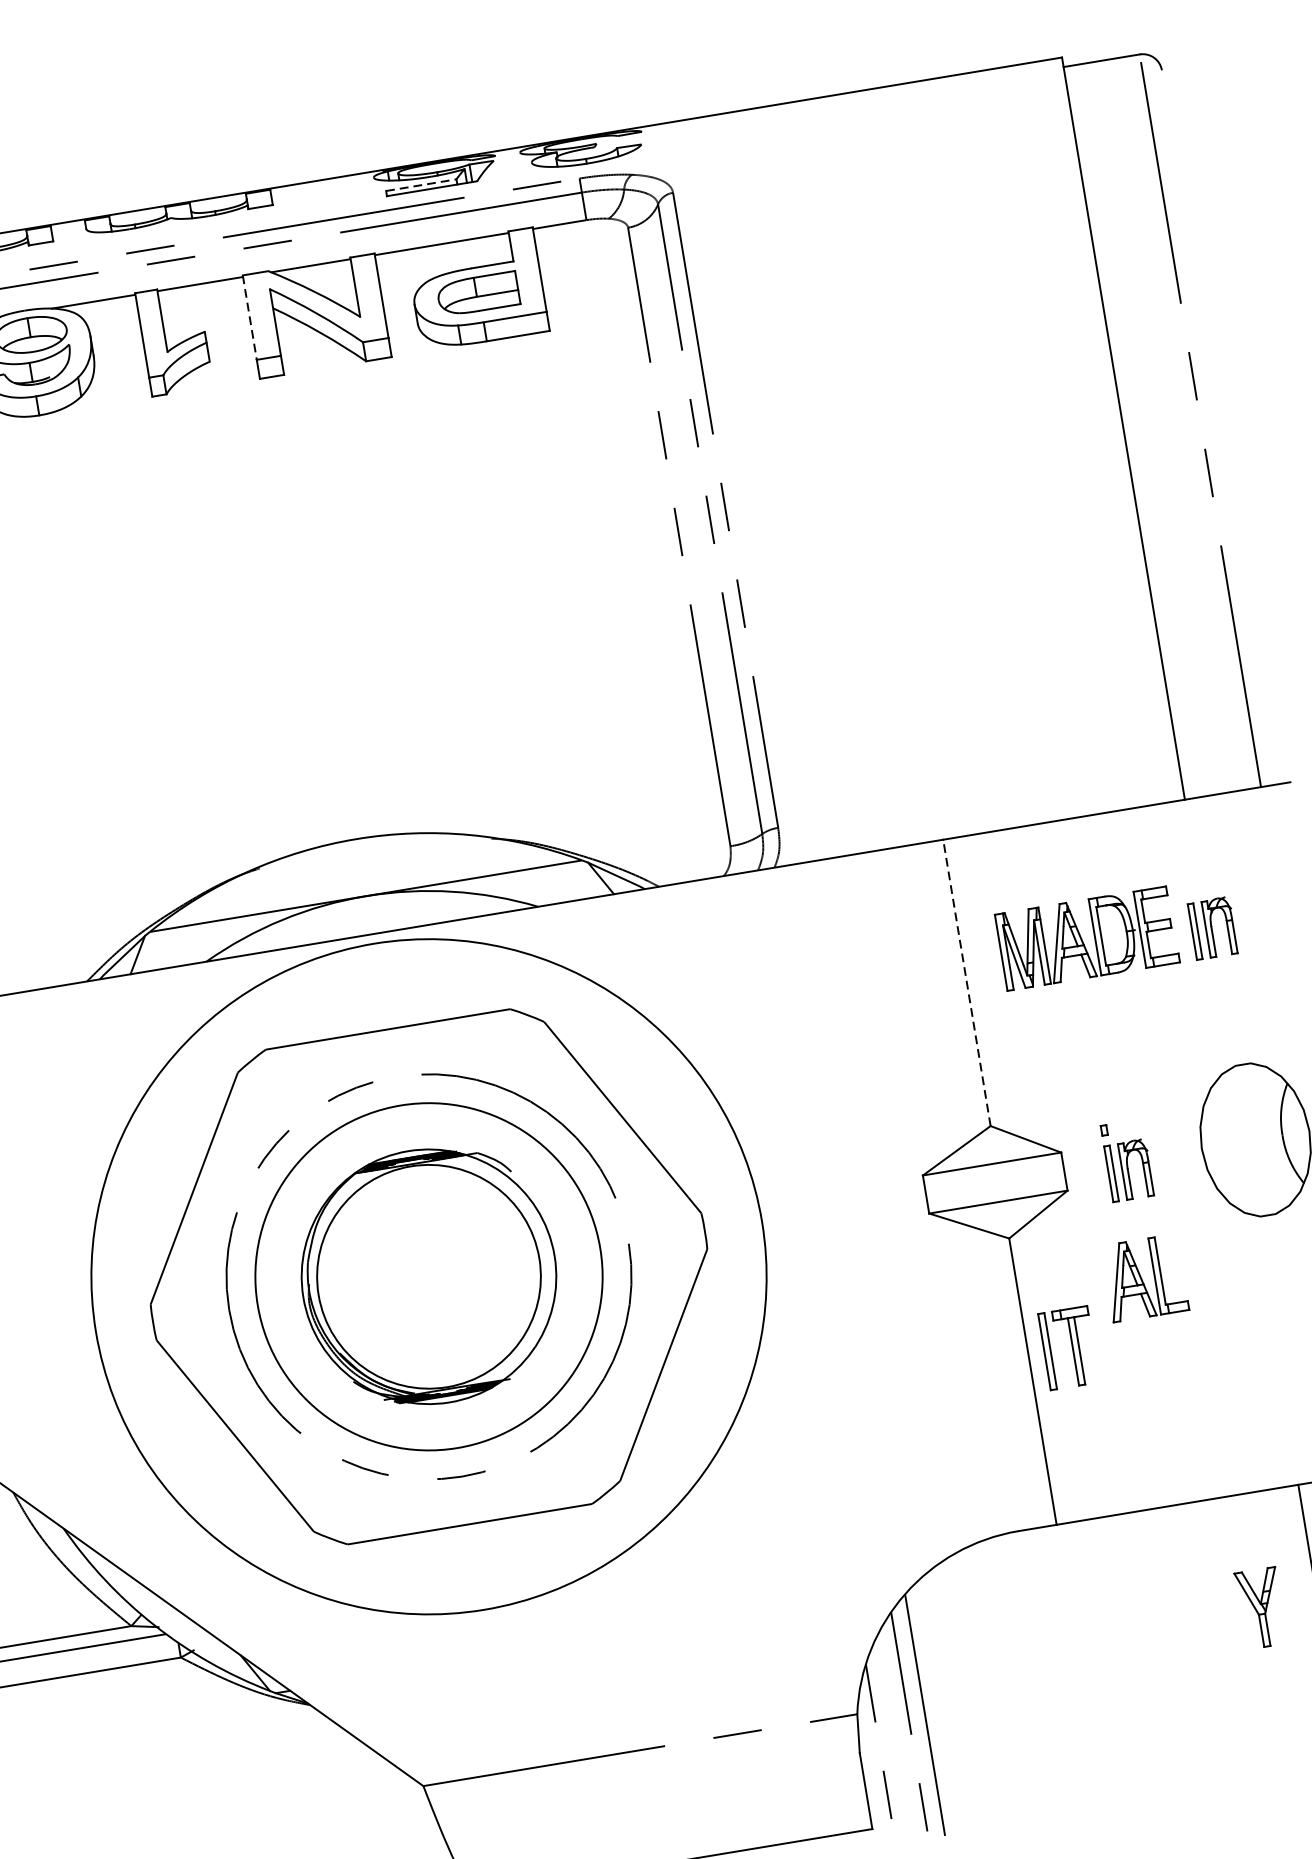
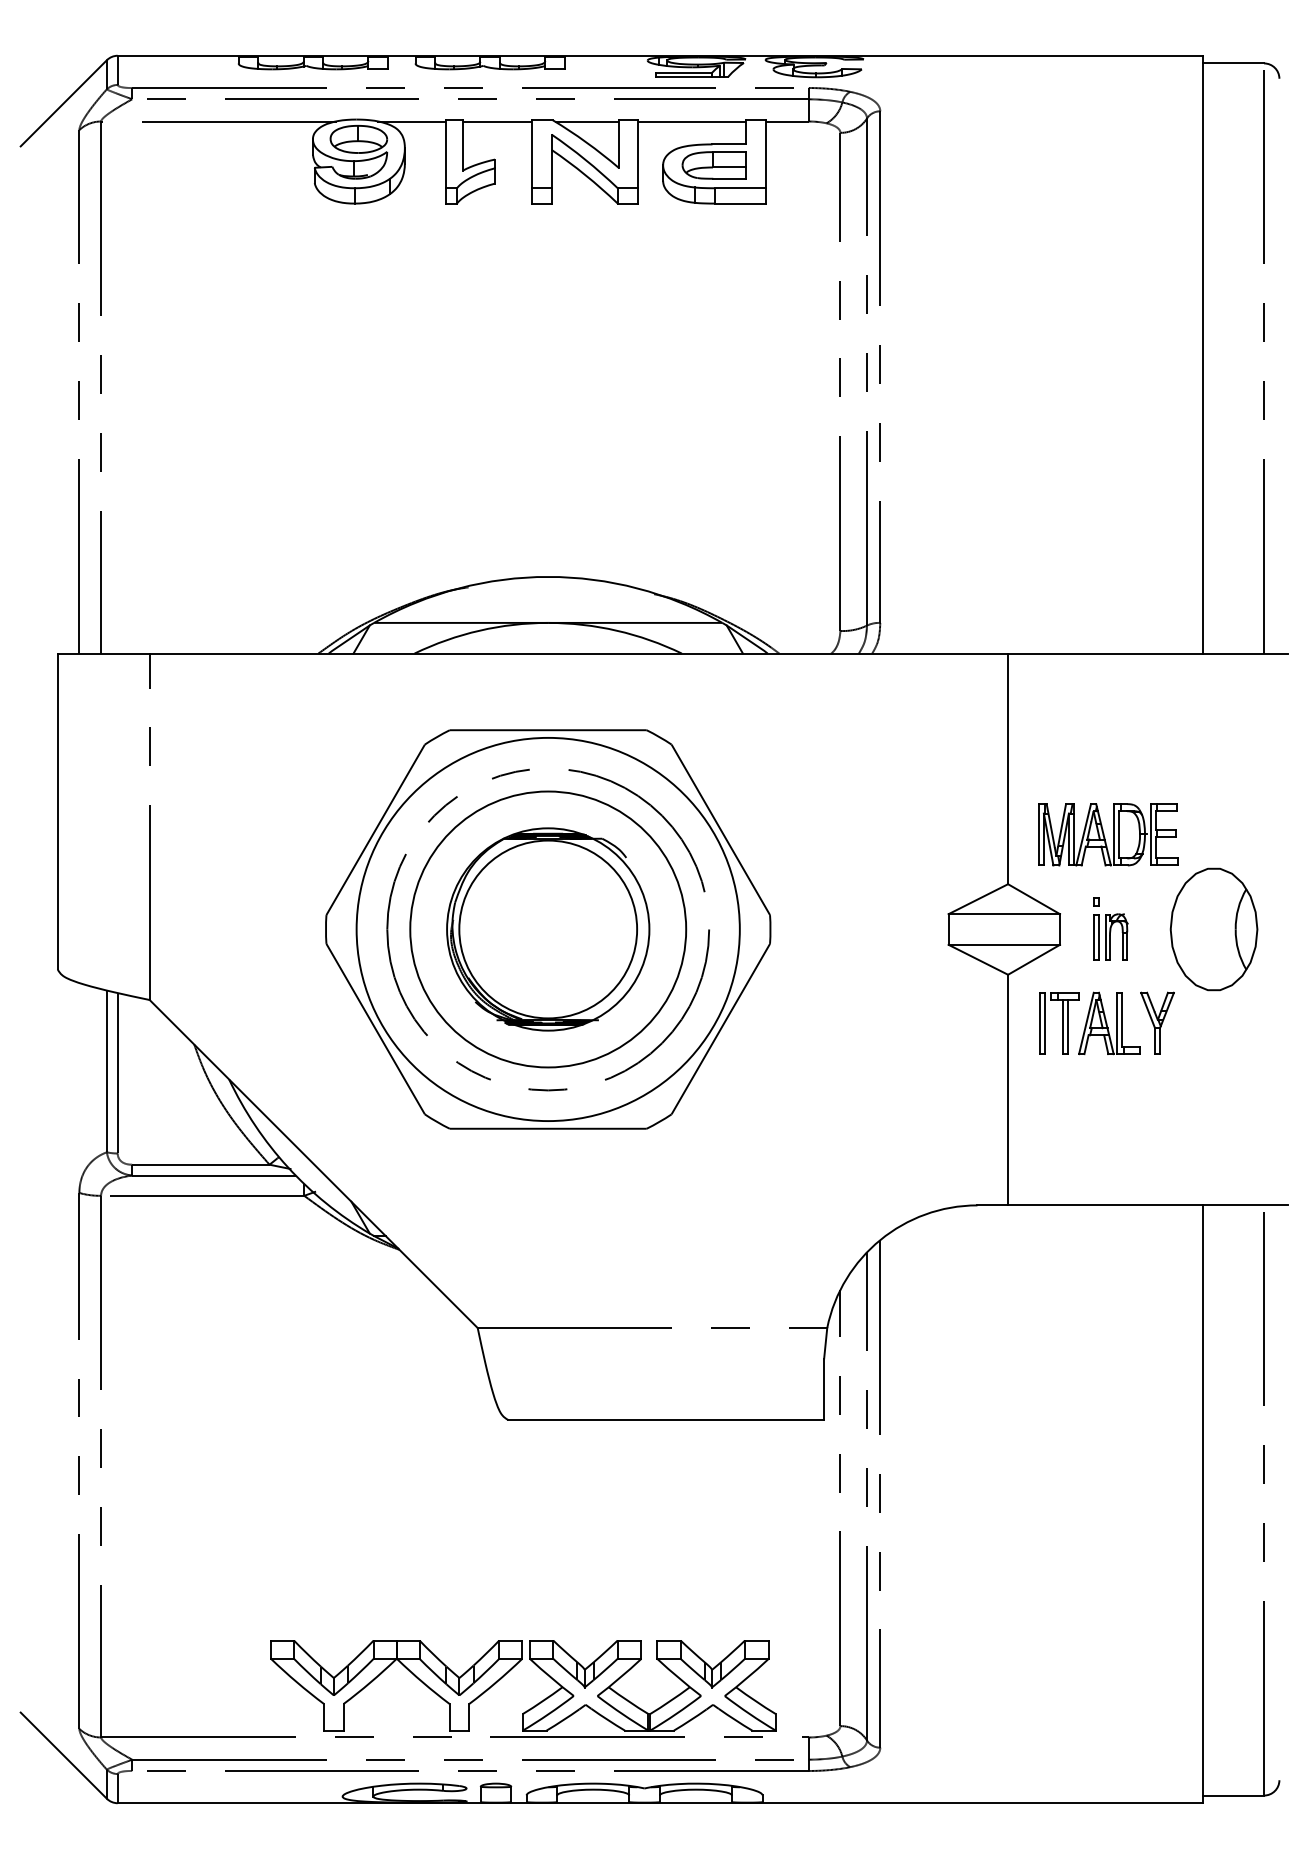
line: (422, 184) -> (684, 72), dashed -> solid
line: (250, 317) -> (532, 154), dashed -> solid
part: (1212, 927) -> (1207, 757), removed
part: (1087, 938) -> (1108, 834), moved
line: (967, 982) -> (1008, 768), dashed -> solid
circle: (428, 1276) -> (547, 929), size x0.71
part: (1068, 1348) -> (1059, 1023), moved
part: (1260, 1607) -> (1157, 1022), moved

